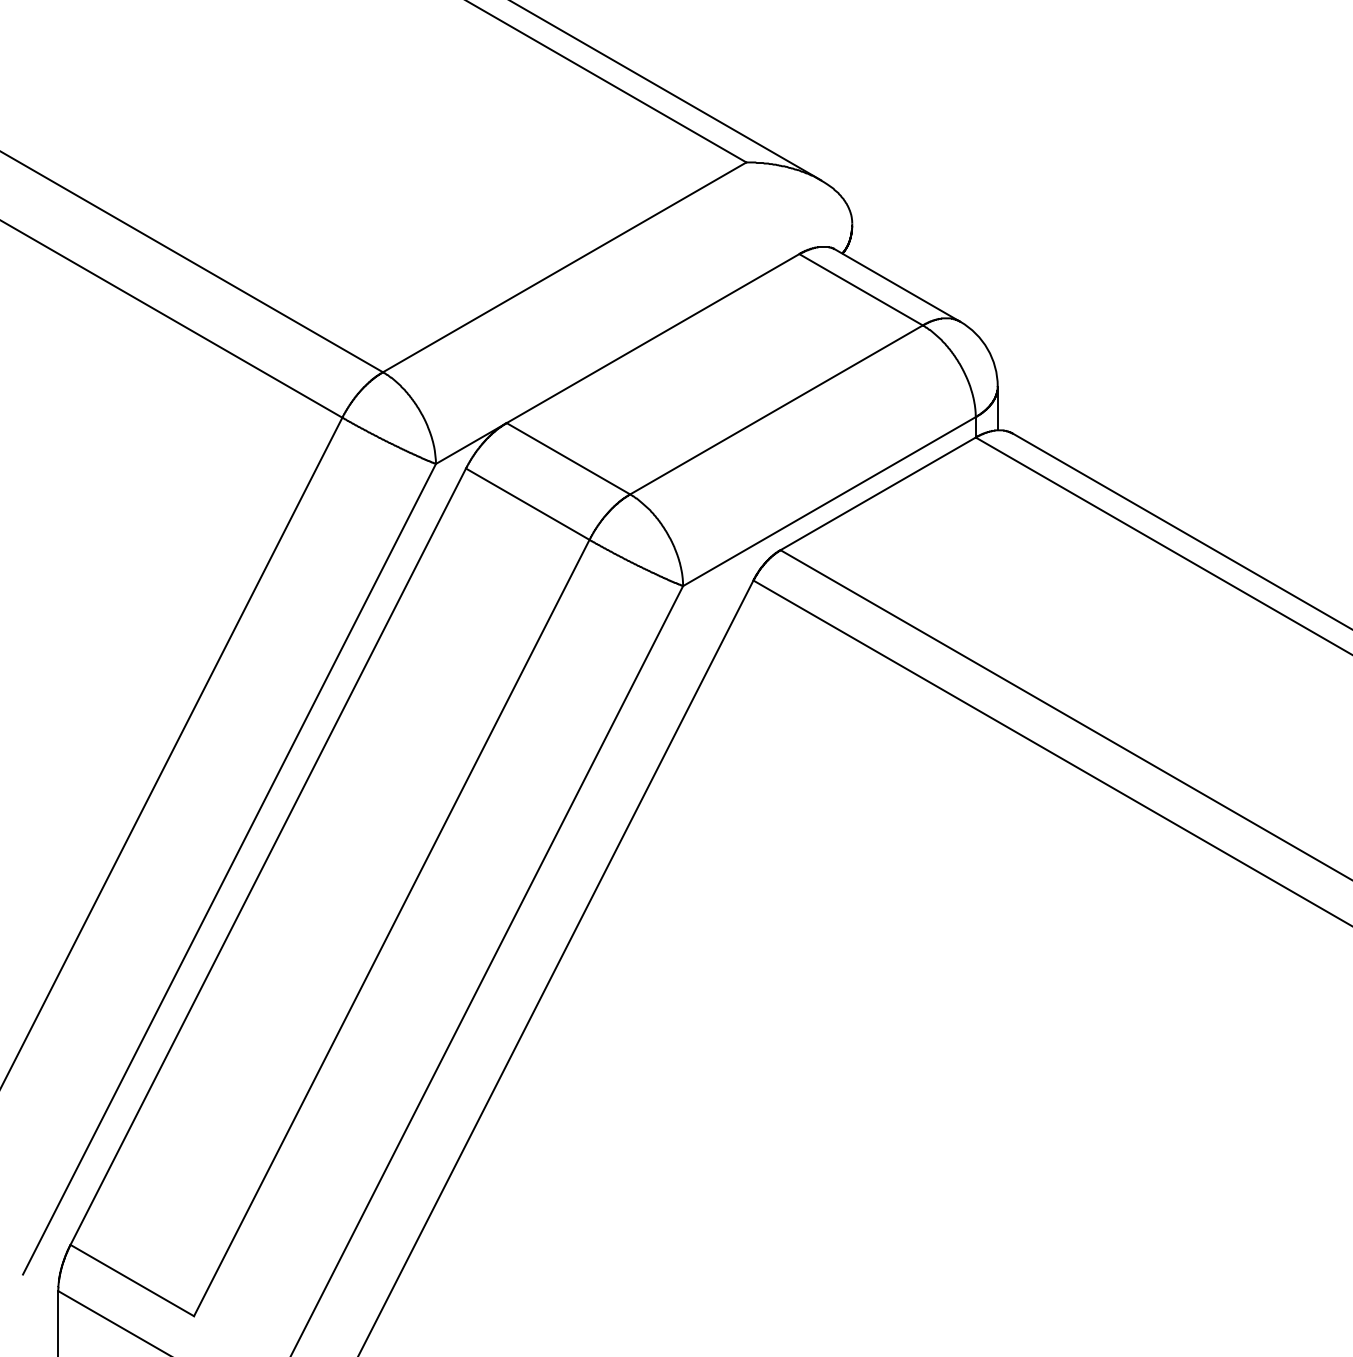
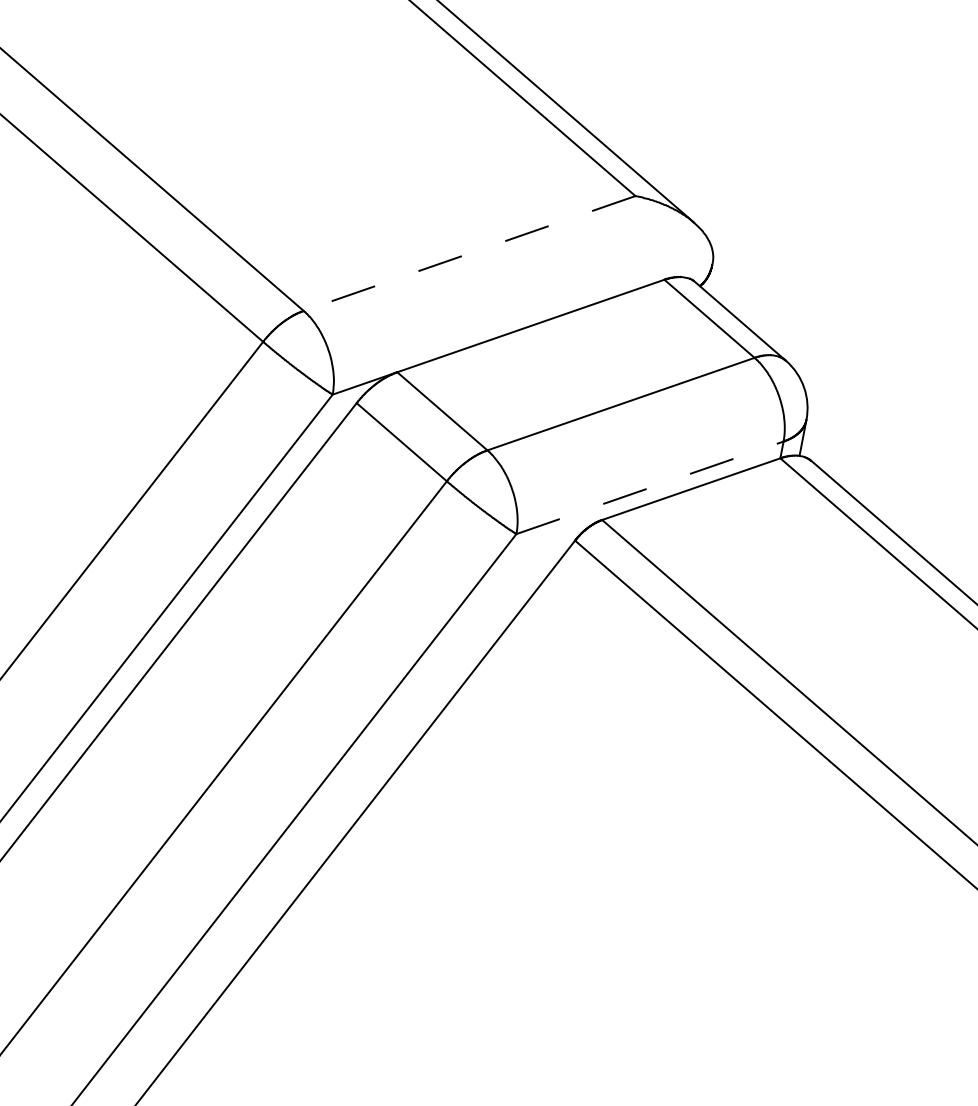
line: (564, 267) -> (469, 253), solid -> dashed
line: (829, 501) -> (650, 487), solid -> dashed

